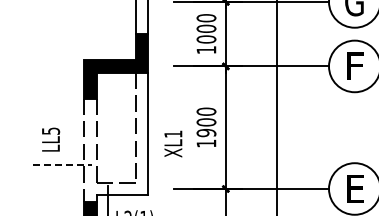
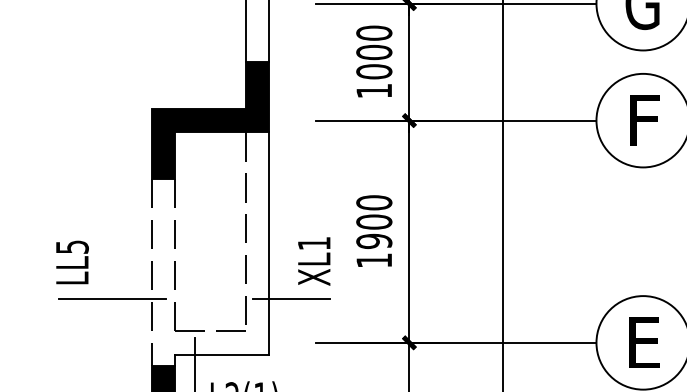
text: (51, 139) -> (73, 262), moved
line: (62, 164) -> (113, 298), dashed -> solid
line: (160, 164) -> (290, 298), added

